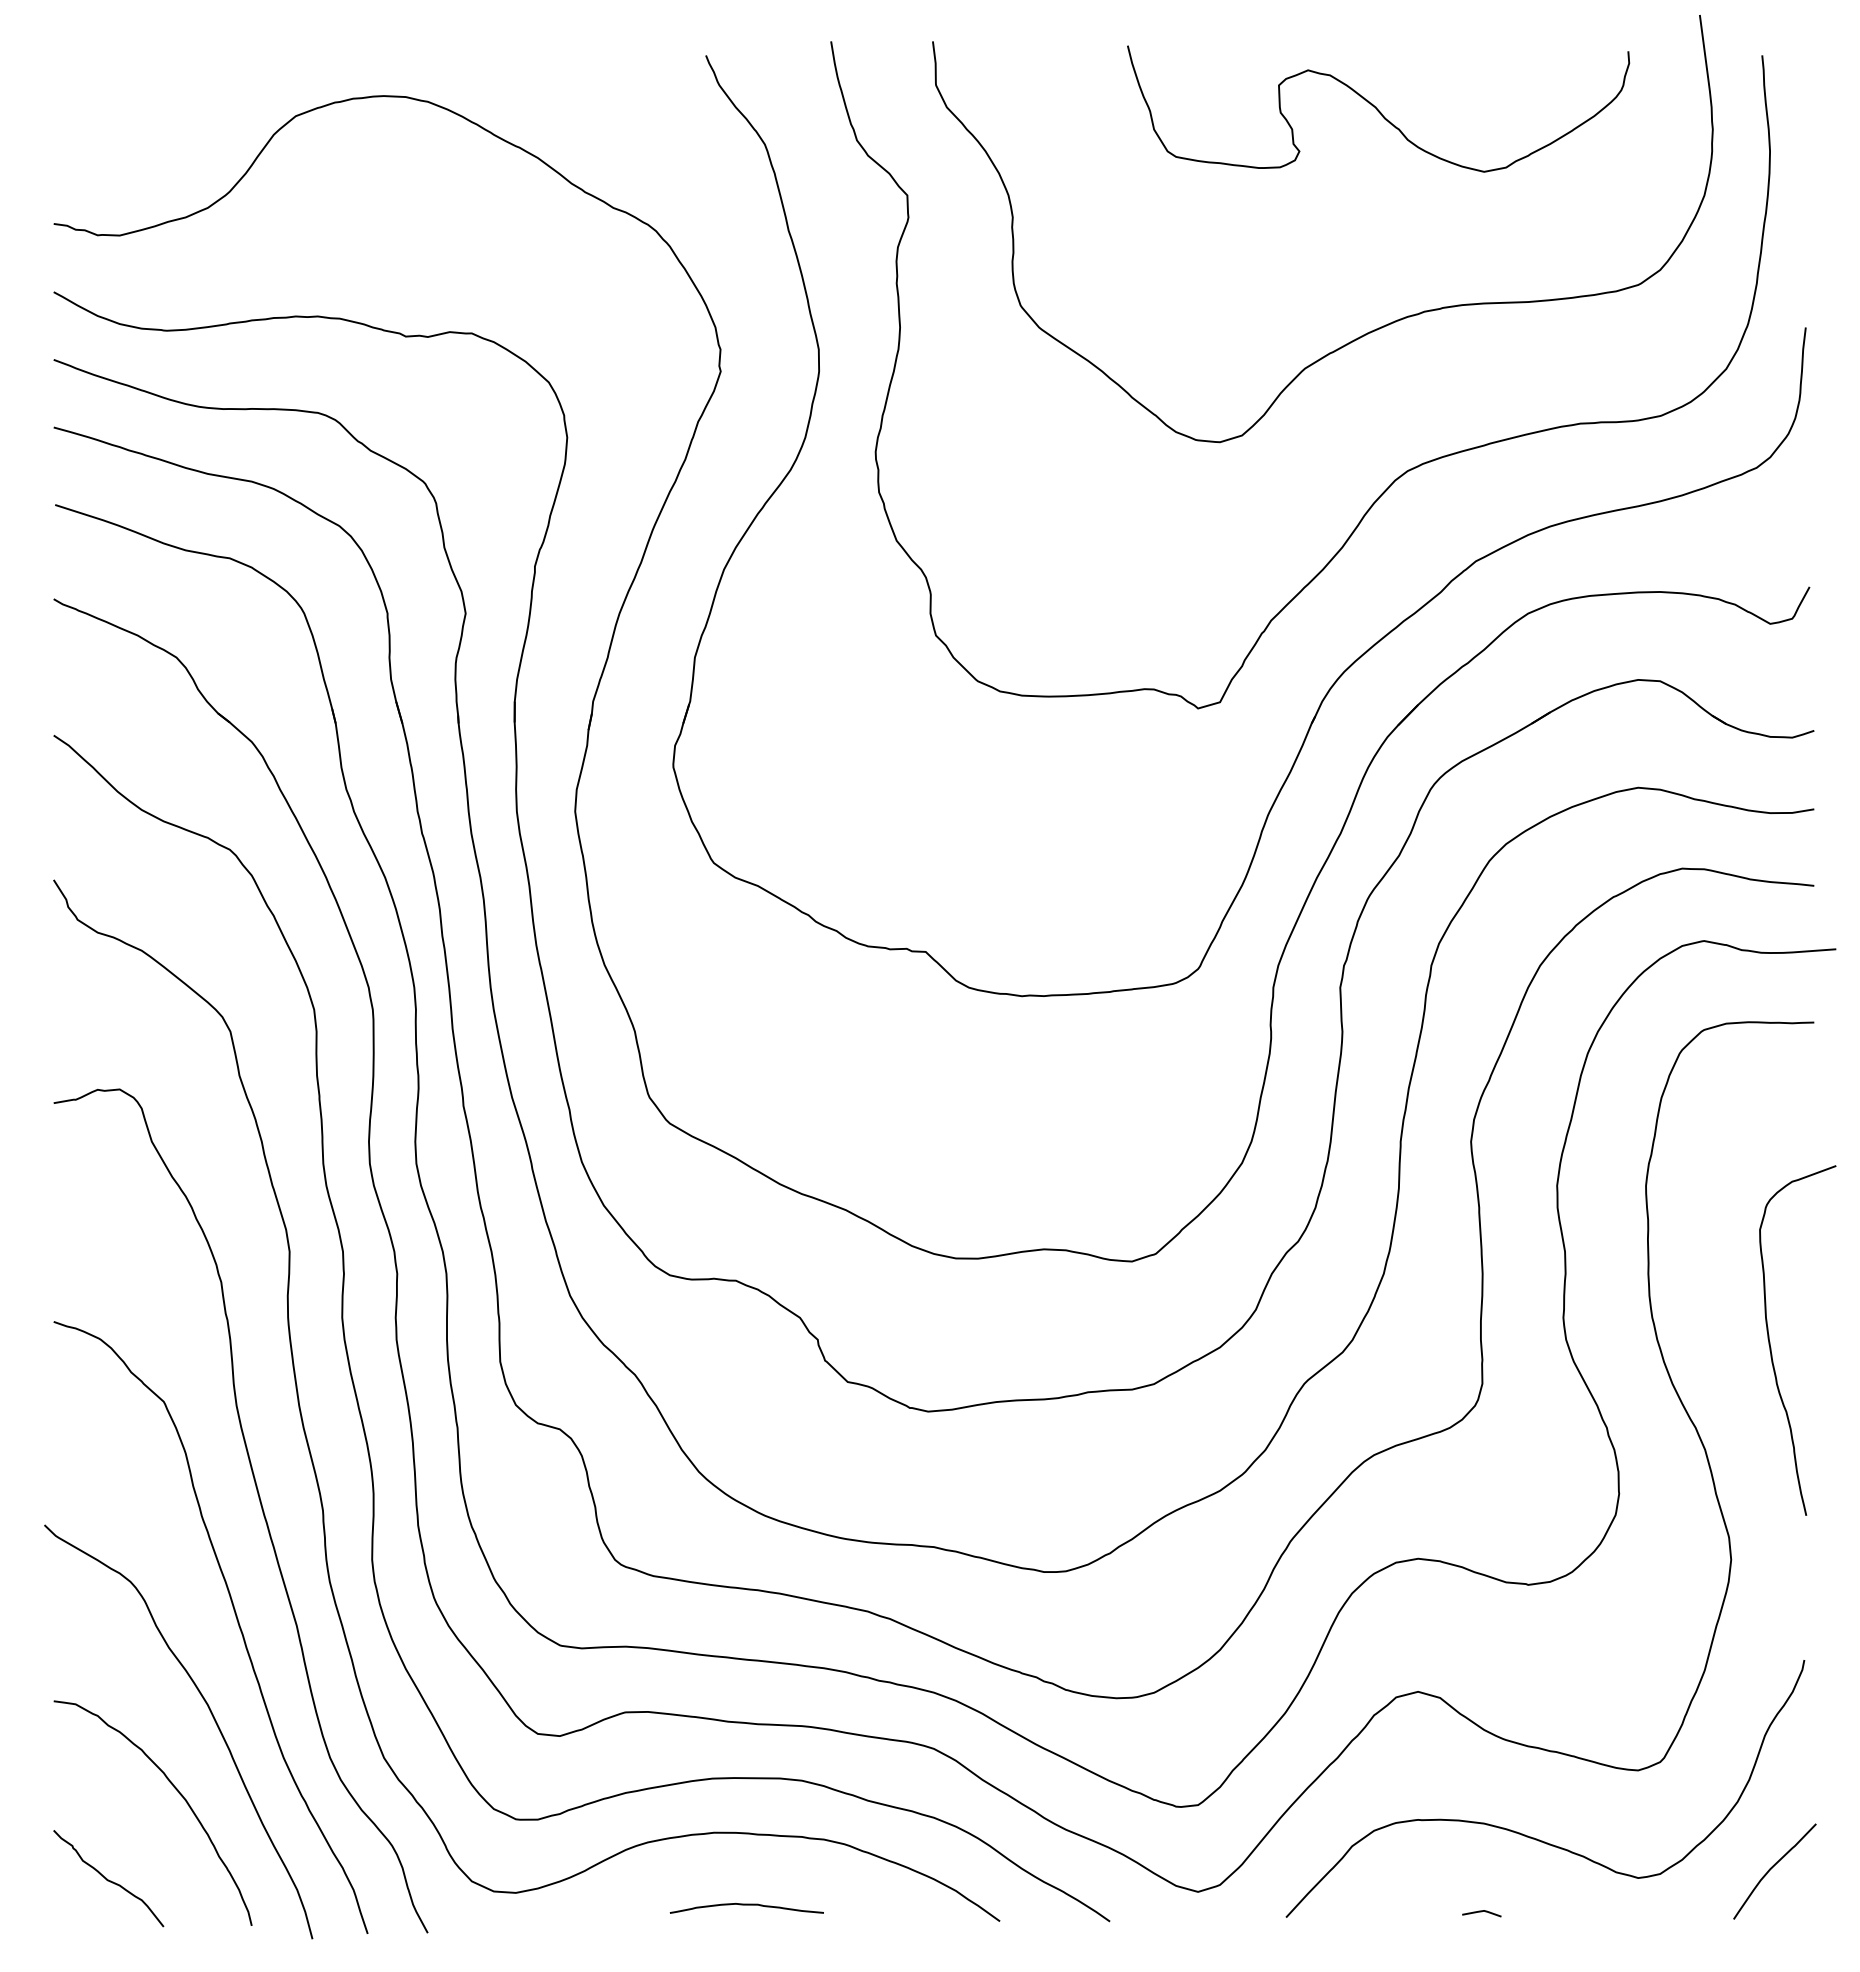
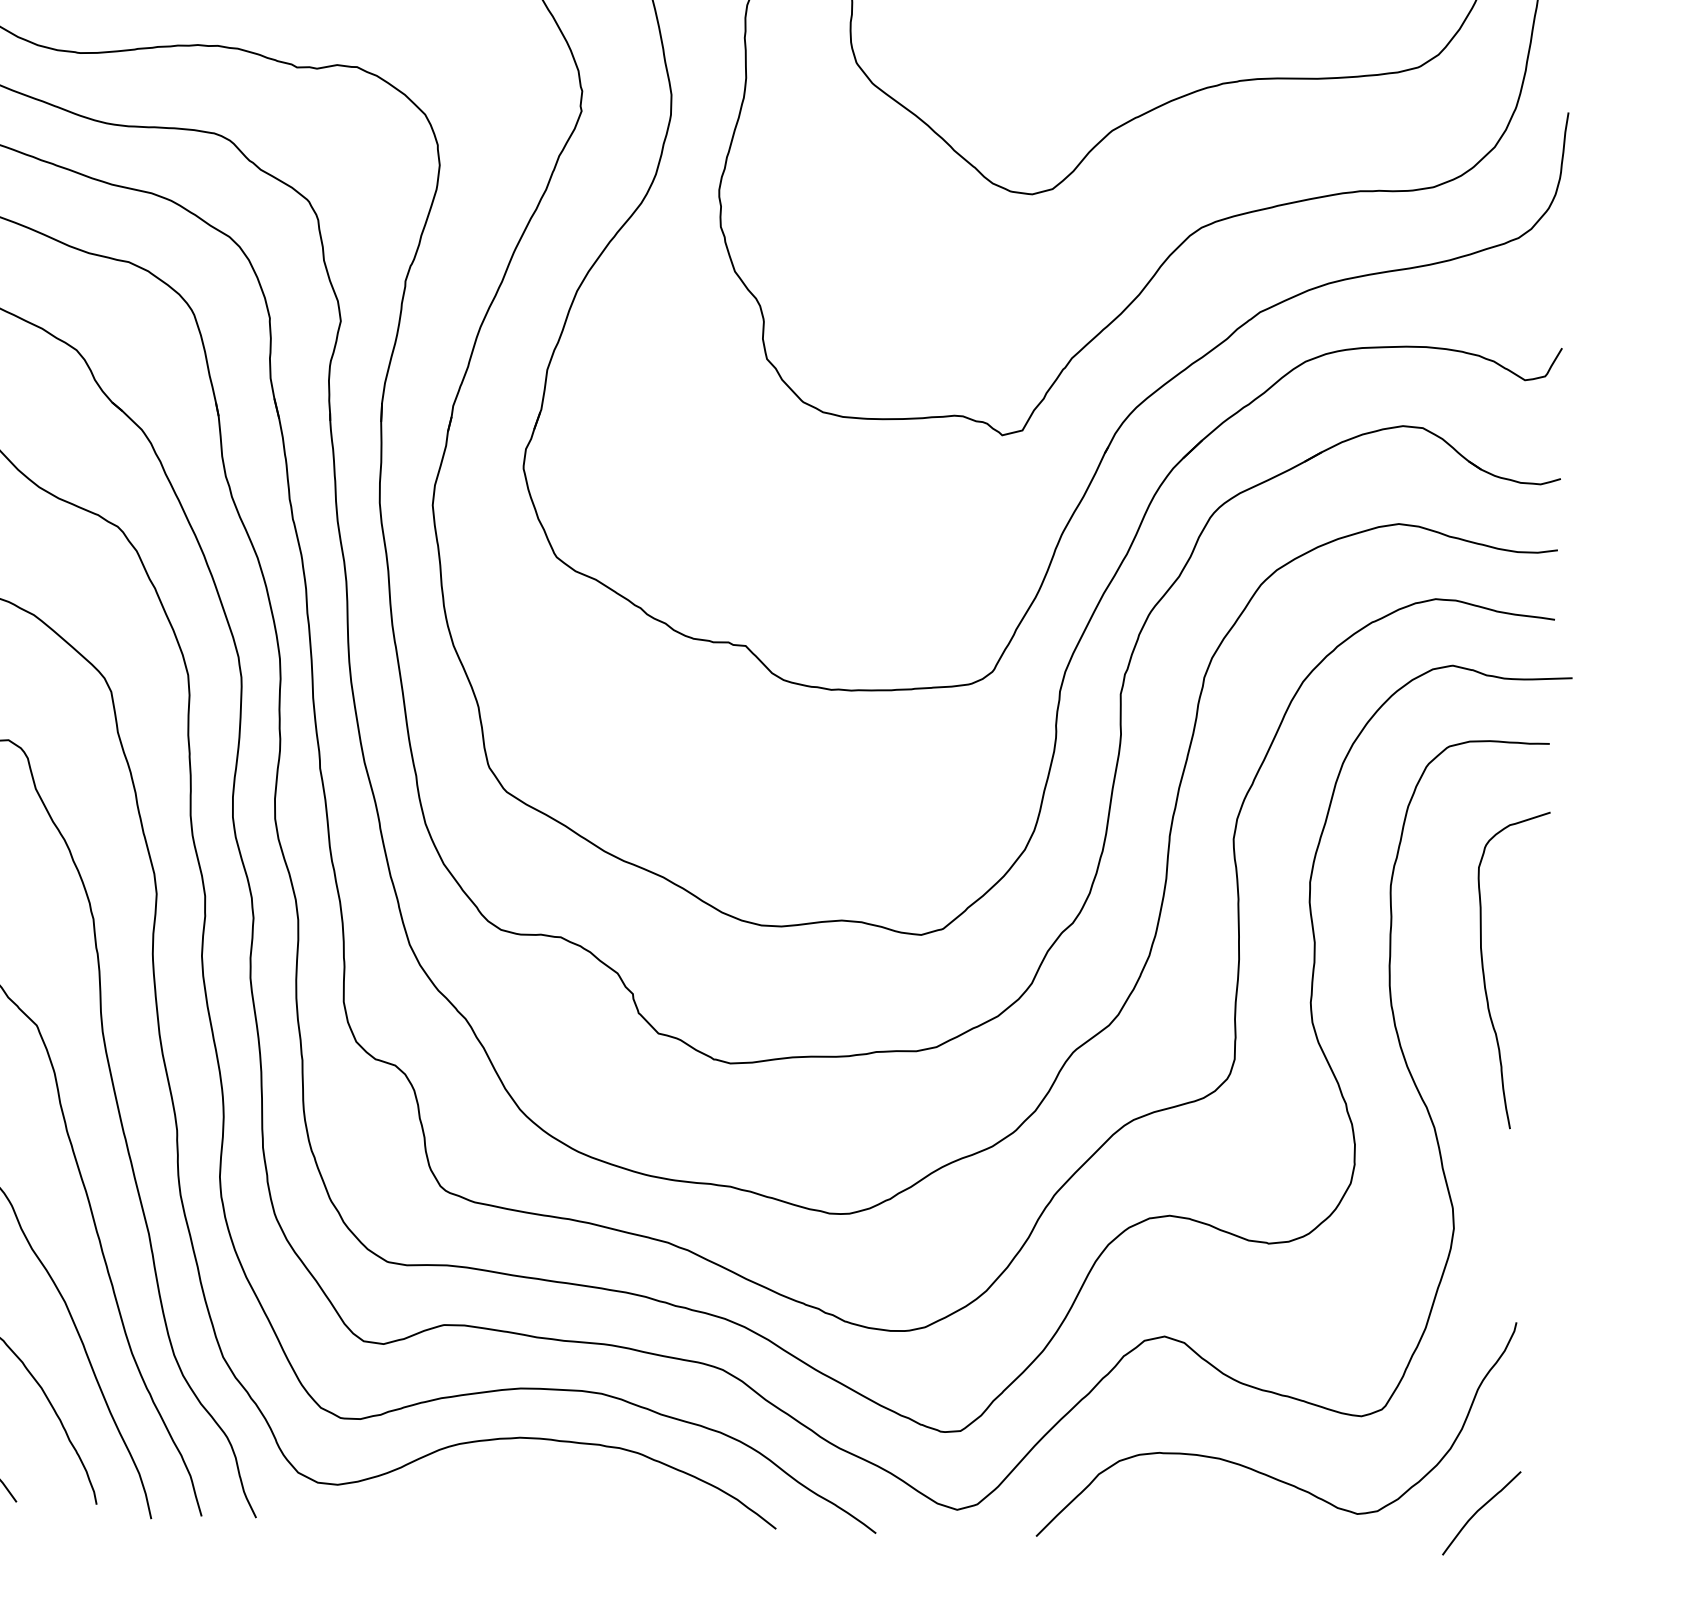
curve: (1771, 1347) -> (1484, 974), moved
curve: (746, 1905) -> (546, 1505), removed
line: (1481, 1912) -> (1213, 1539), removed

